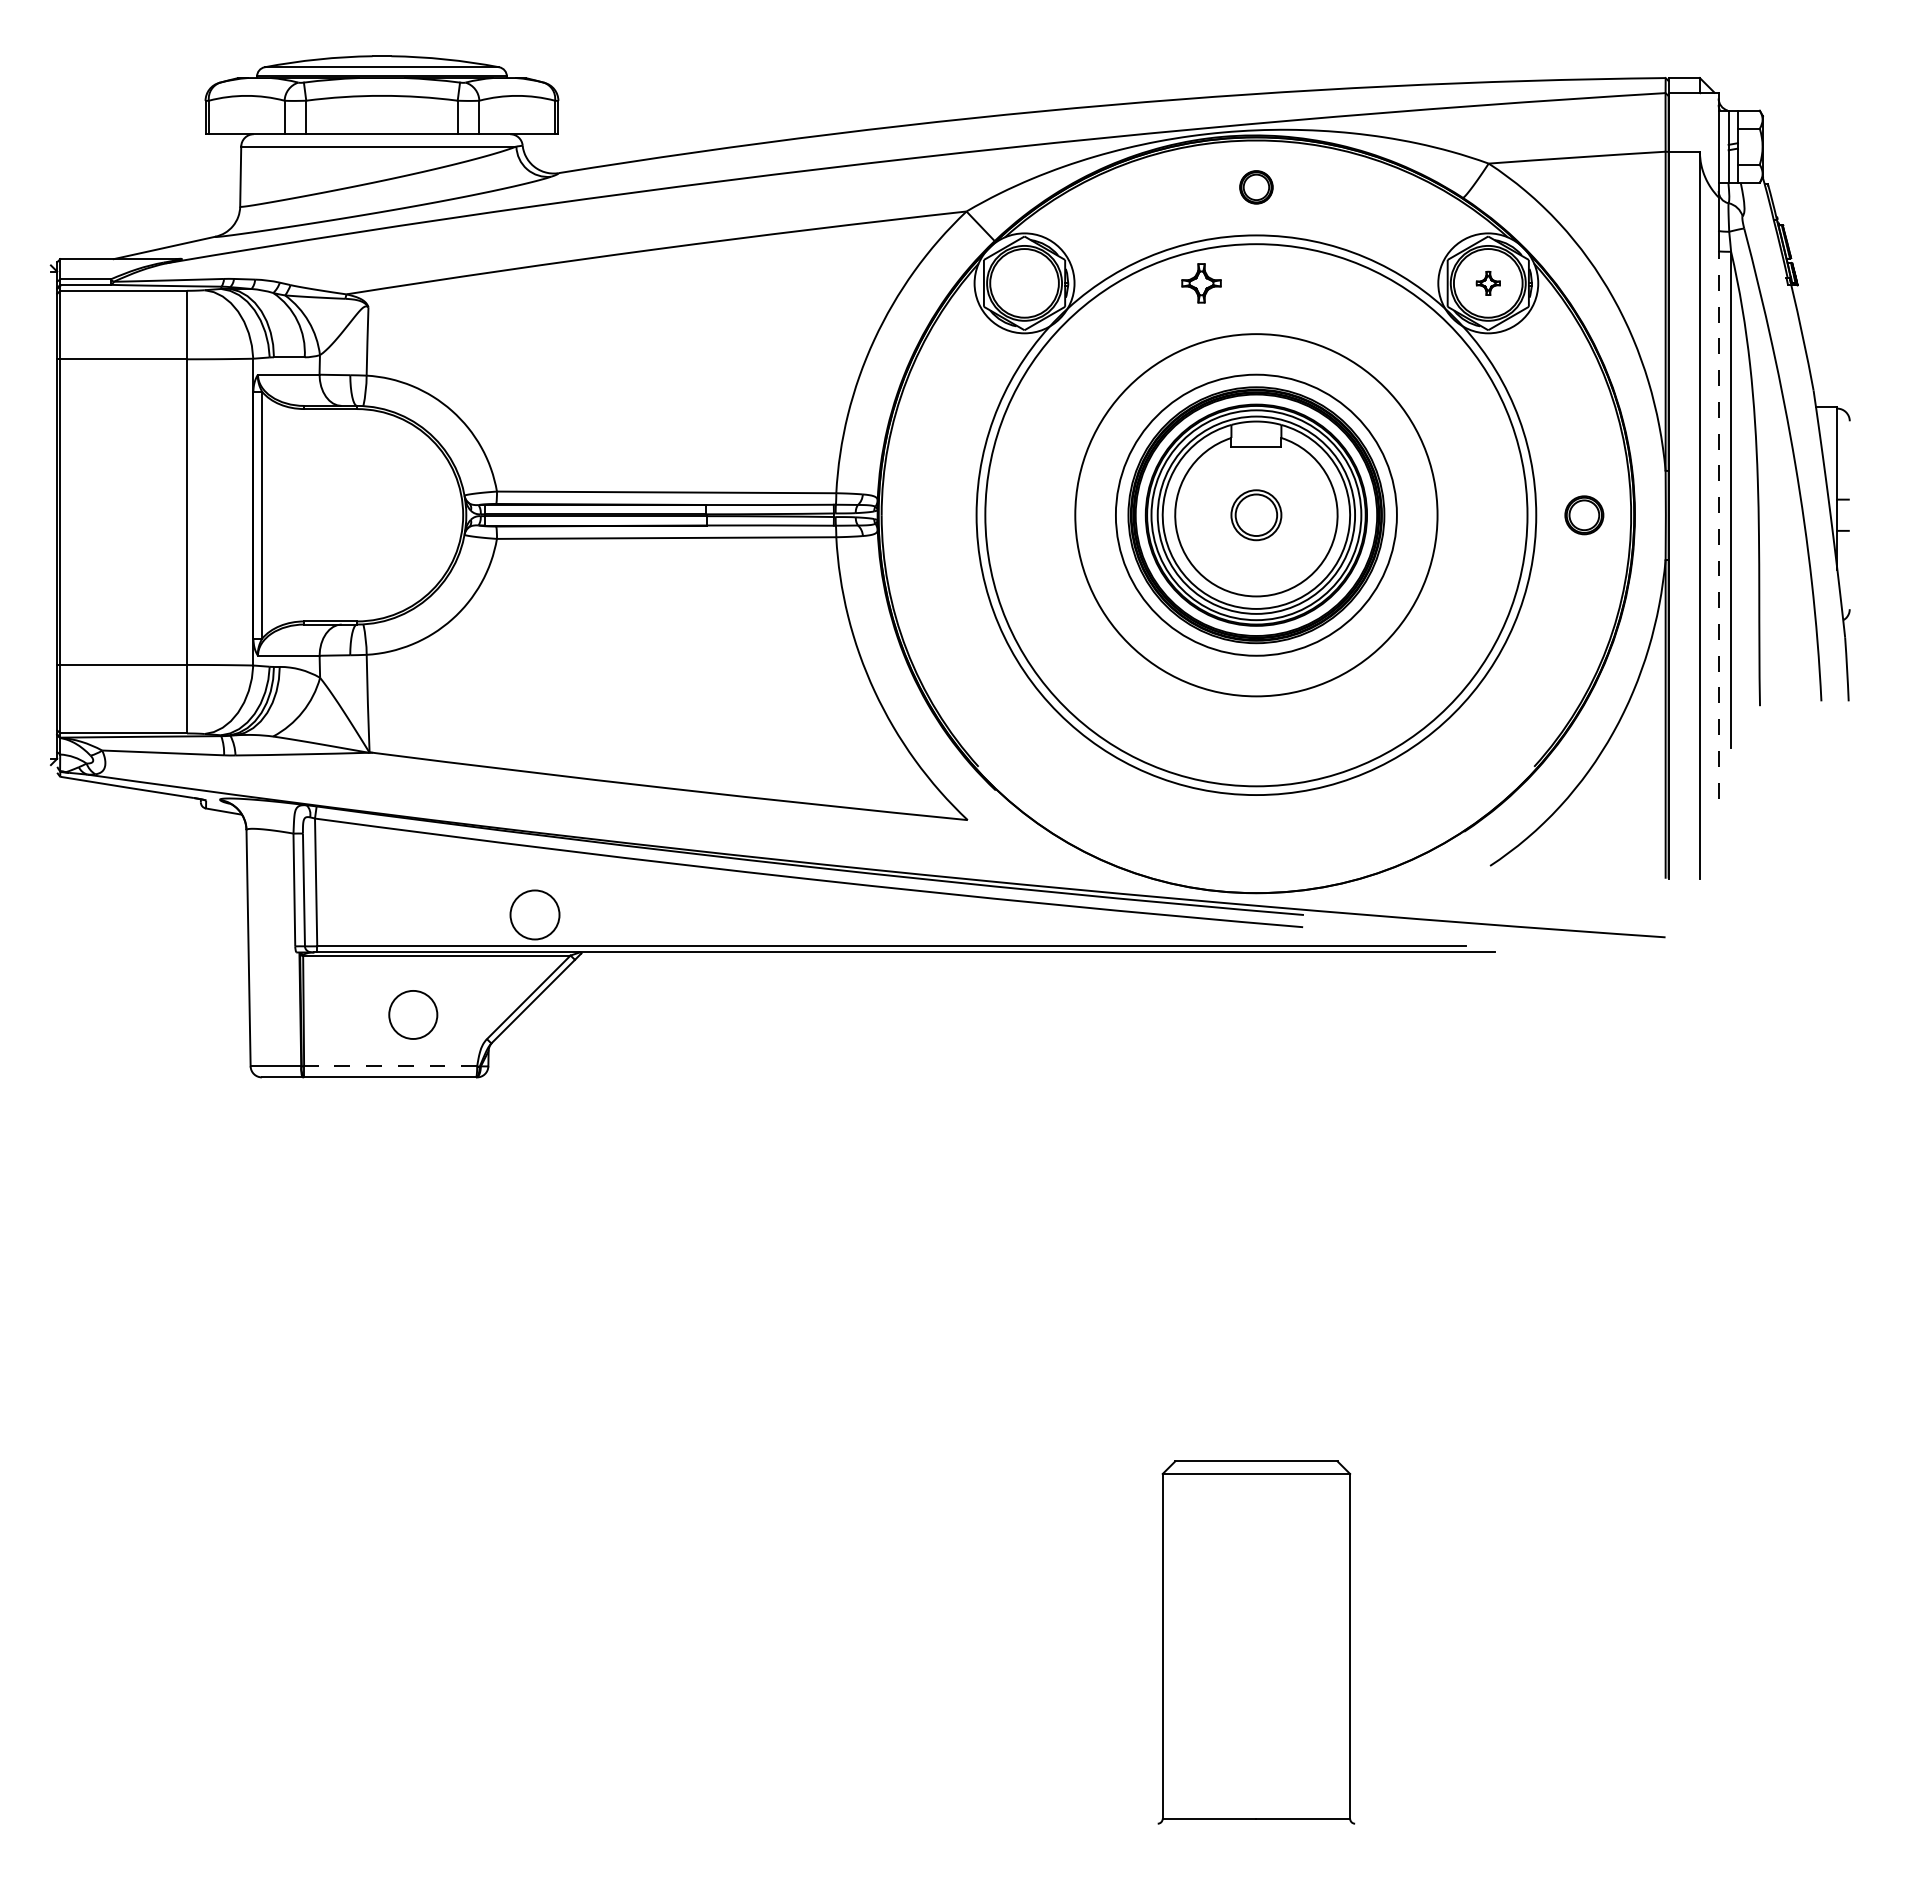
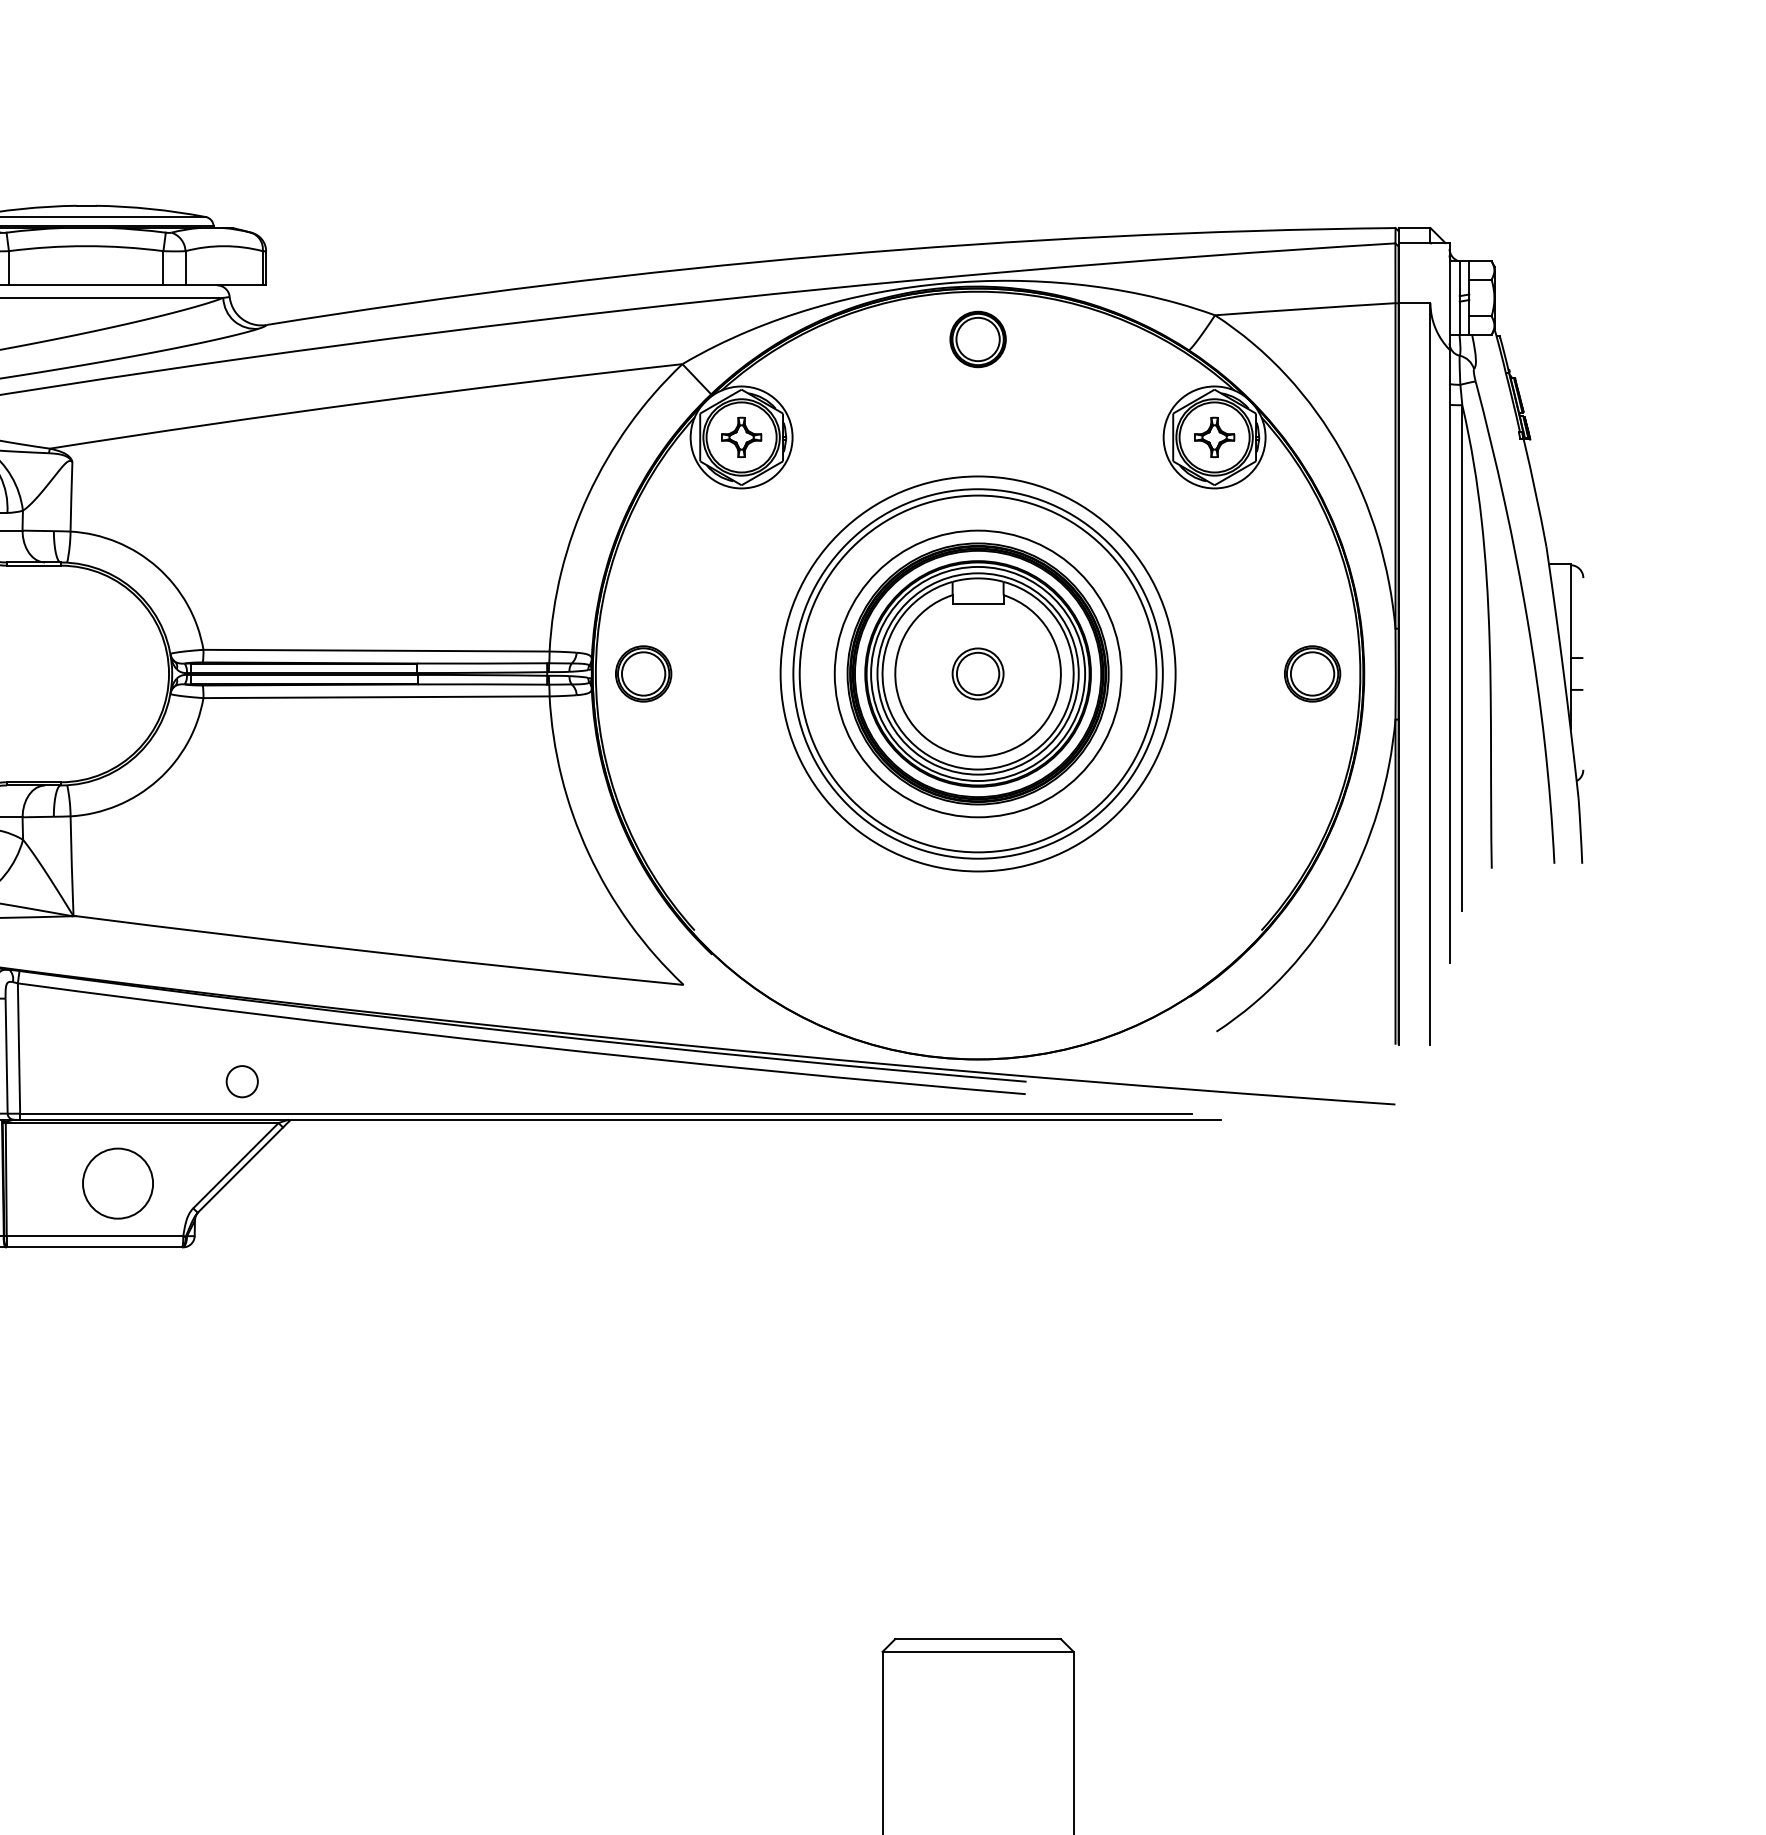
part: (1256, 187) -> (978, 339), size x1.67
part: (1201, 283) -> (741, 437), moved
part: (1488, 283) -> (1214, 437), size x1.67
circle: (1256, 514) -> (978, 673), size x0.71
part: (928, 515) -> (643, 674), added
circle: (1256, 515) -> (978, 674), size x0.62
part: (1584, 515) -> (1312, 674), size x1.43
line: (1718, 524) -> (1449, 683), dashed -> solid
circle: (534, 914) -> (241, 1081), size x0.62
circle: (413, 1014) -> (118, 1183), size x1.43
line: (390, 1066) -> (94, 1236), dashed -> solid

